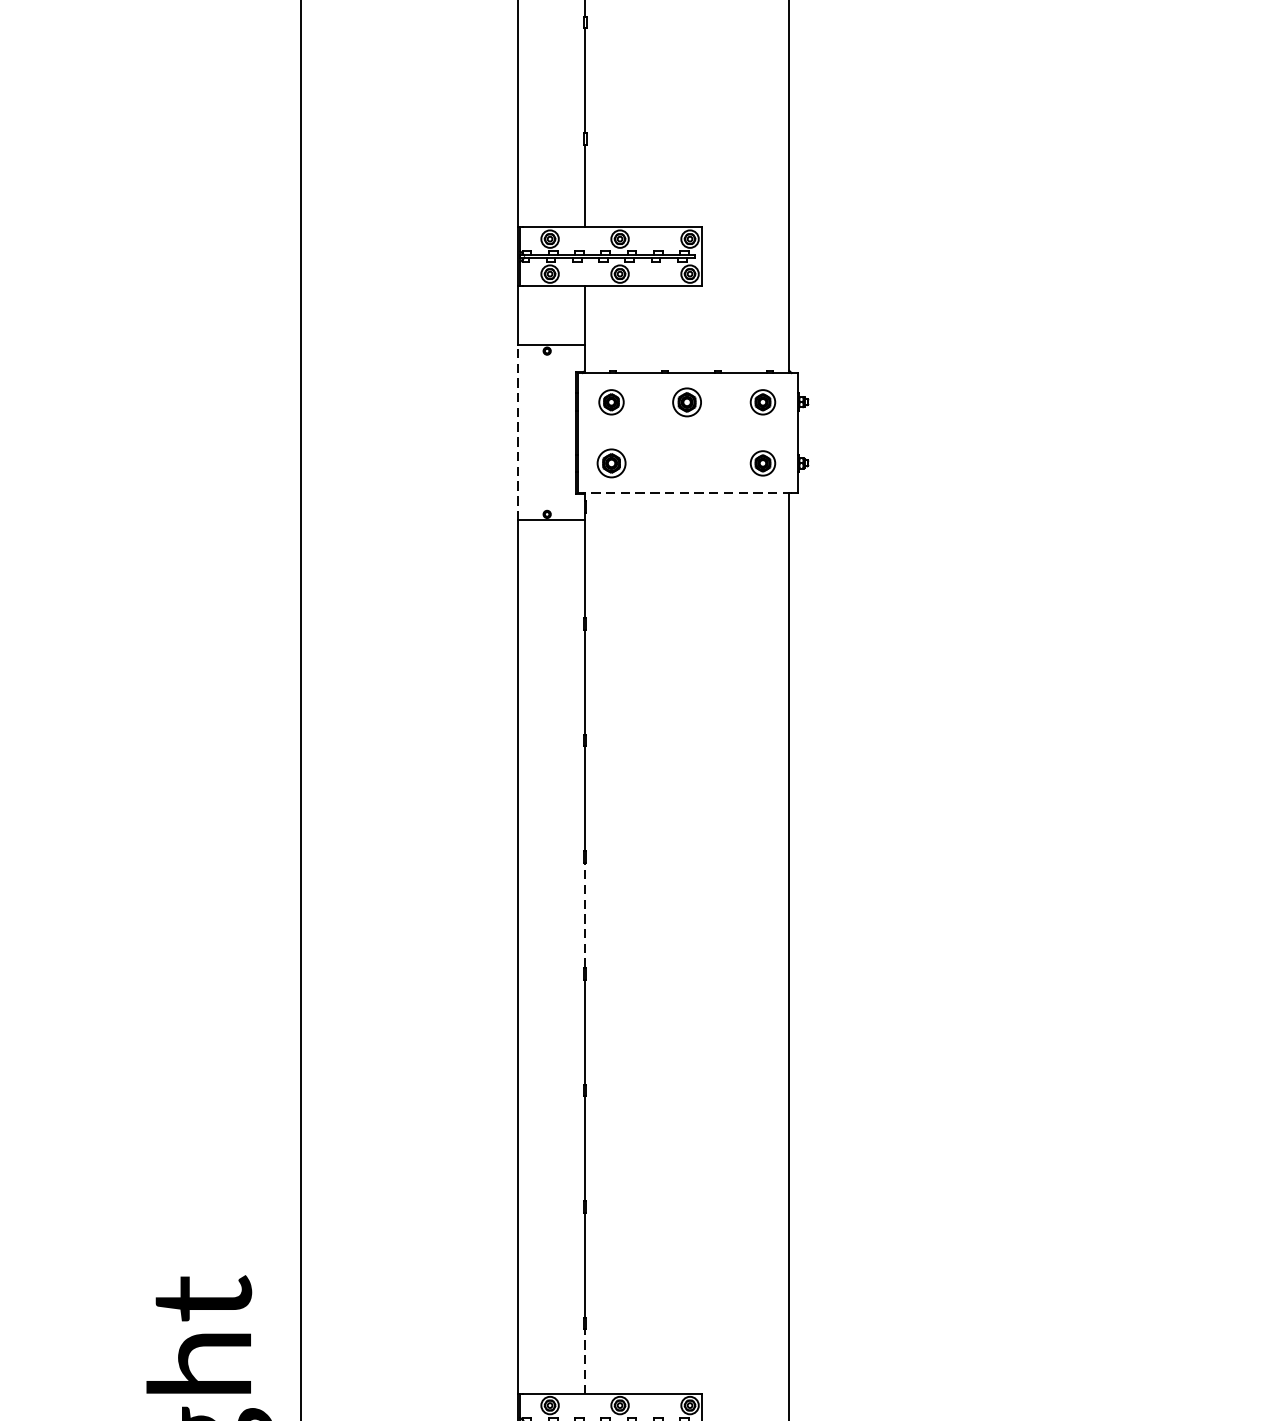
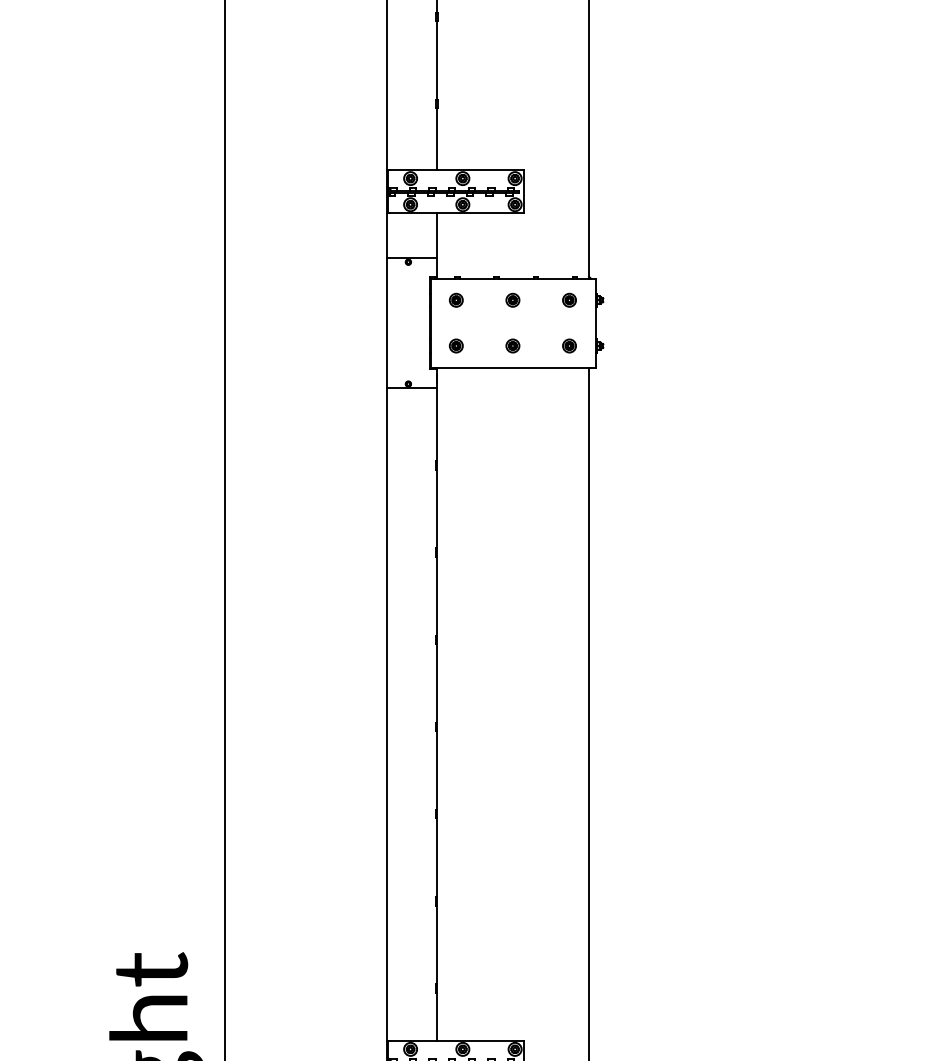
part: (610, 401) -> (455, 299), size x0.71
part: (686, 401) -> (512, 299), size x0.62
part: (762, 401) -> (569, 299), size x0.71
line: (517, 431) -> (386, 322), dashed -> solid
part: (610, 462) -> (455, 345), size x0.62
part: (686, 462) -> (512, 345), added
part: (762, 462) -> (569, 345), size x0.71
line: (687, 492) -> (513, 367), dashed -> solid
line: (584, 914) -> (436, 682), dashed -> solid
line: (584, 1361) -> (436, 1016), dashed -> solid

